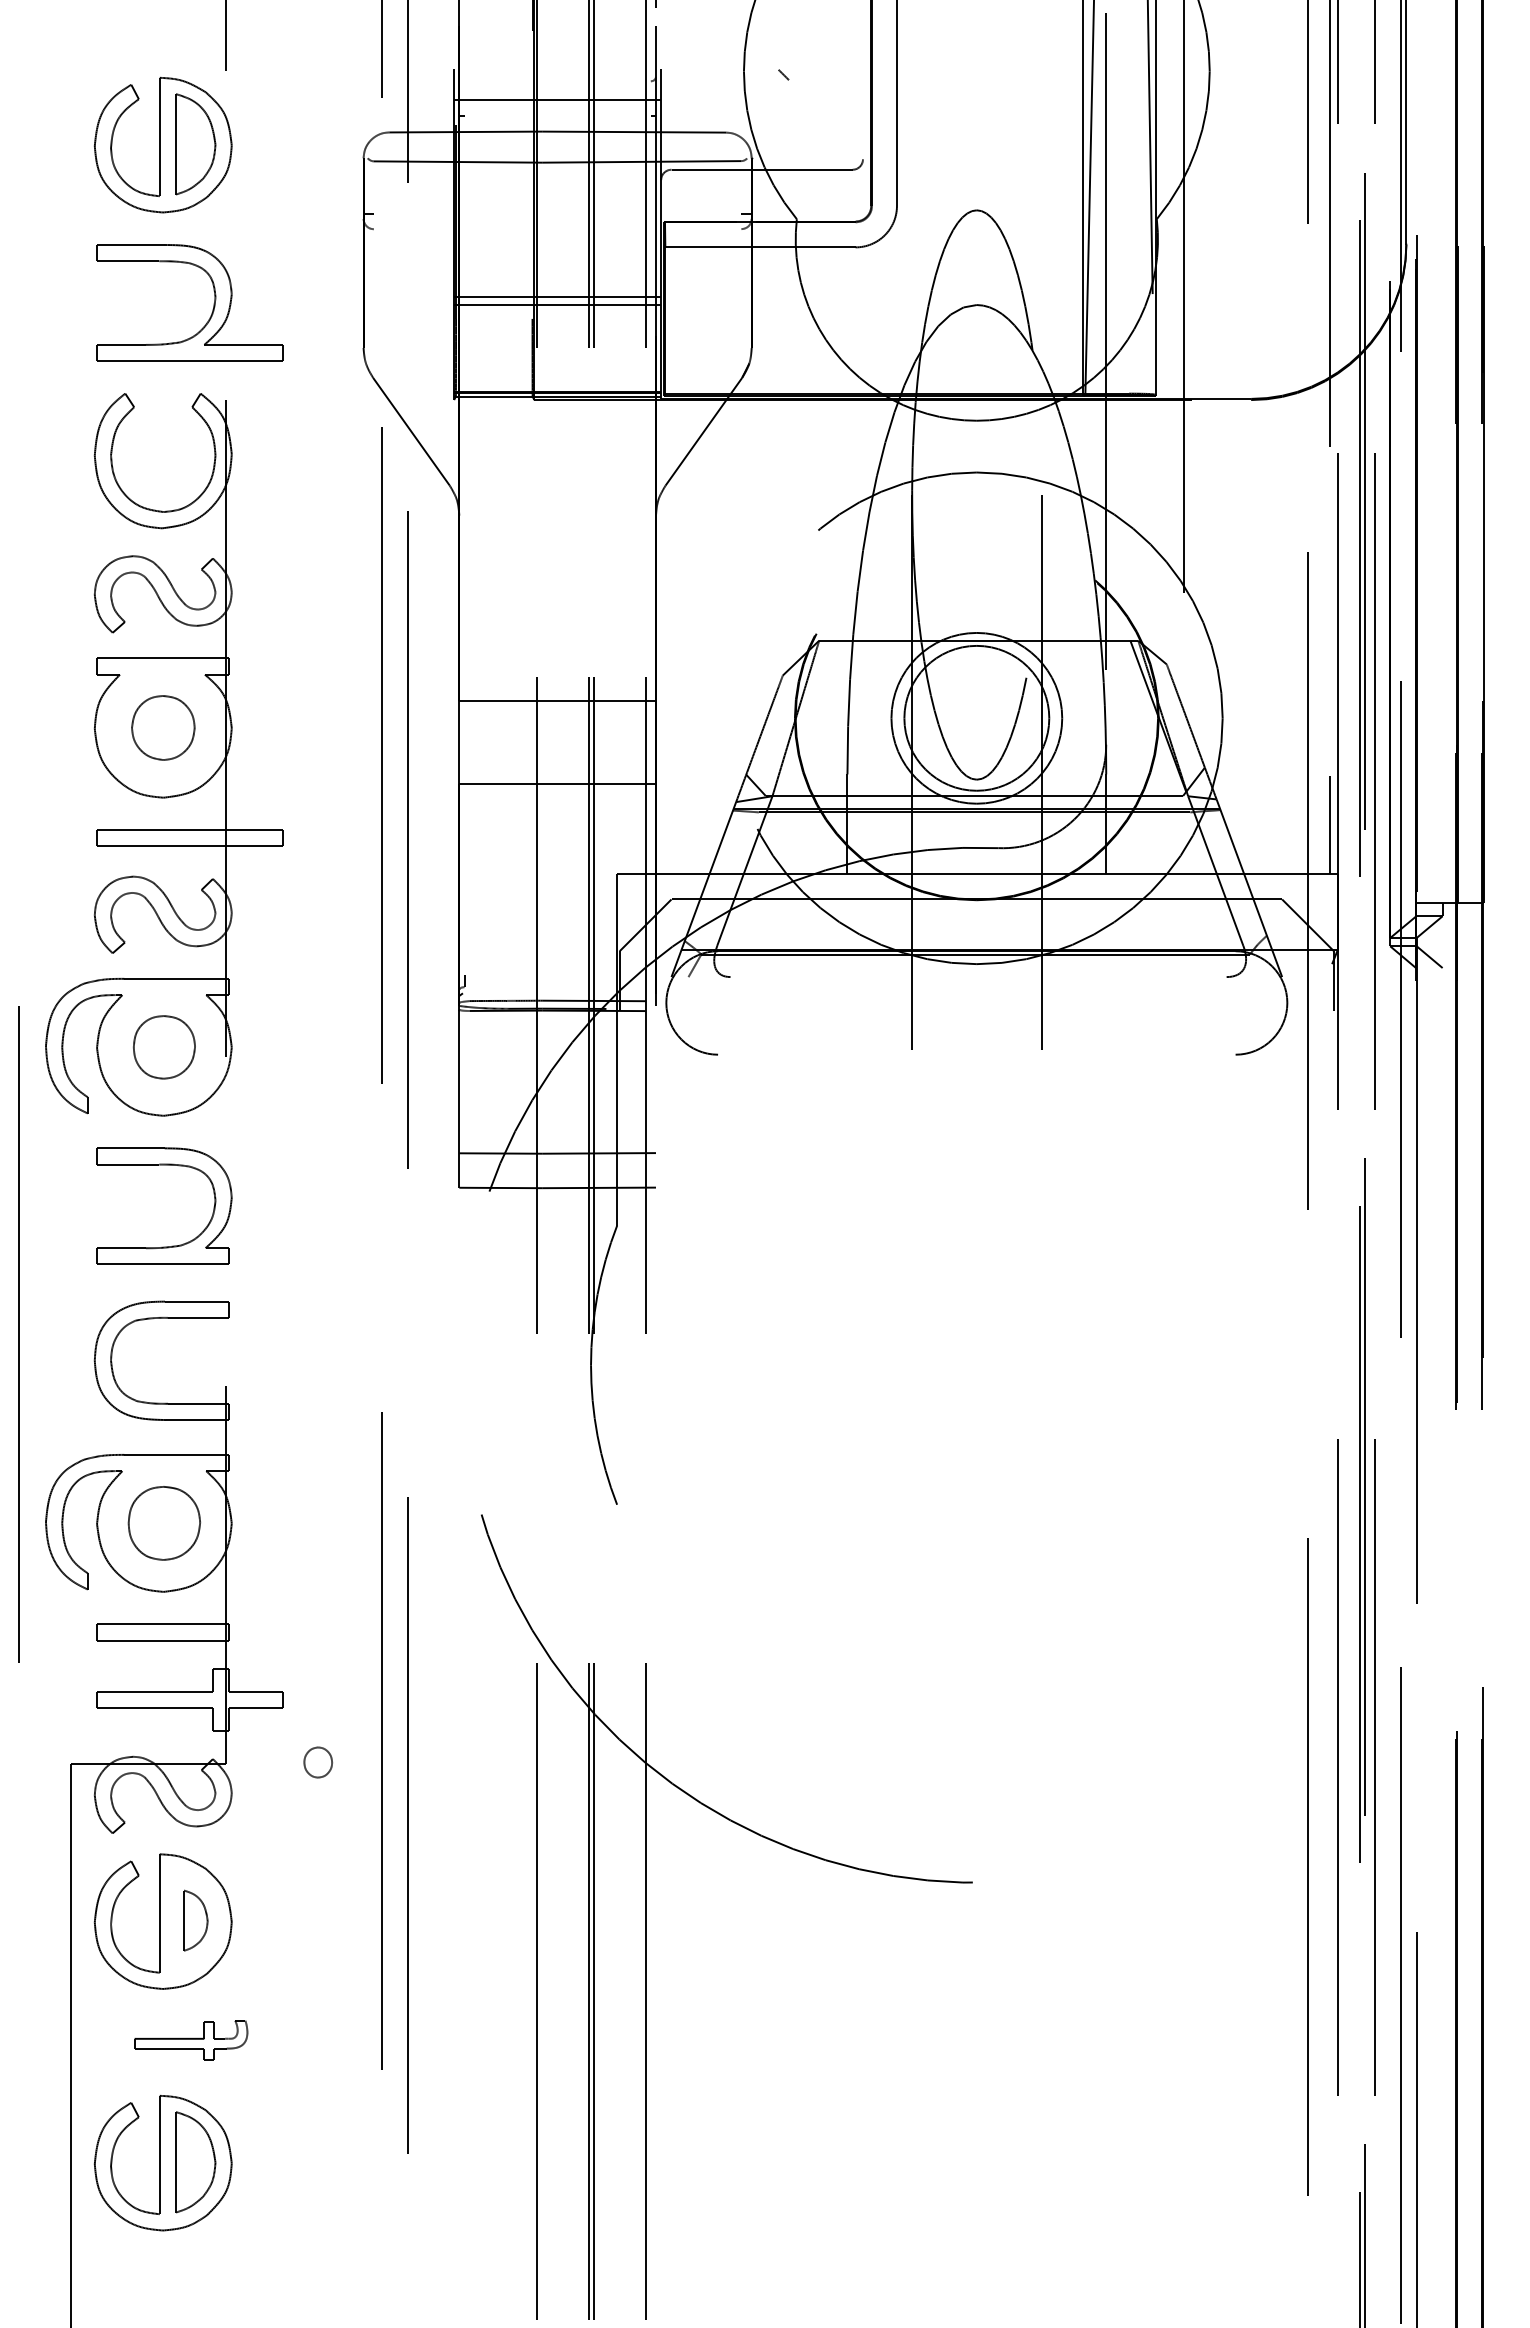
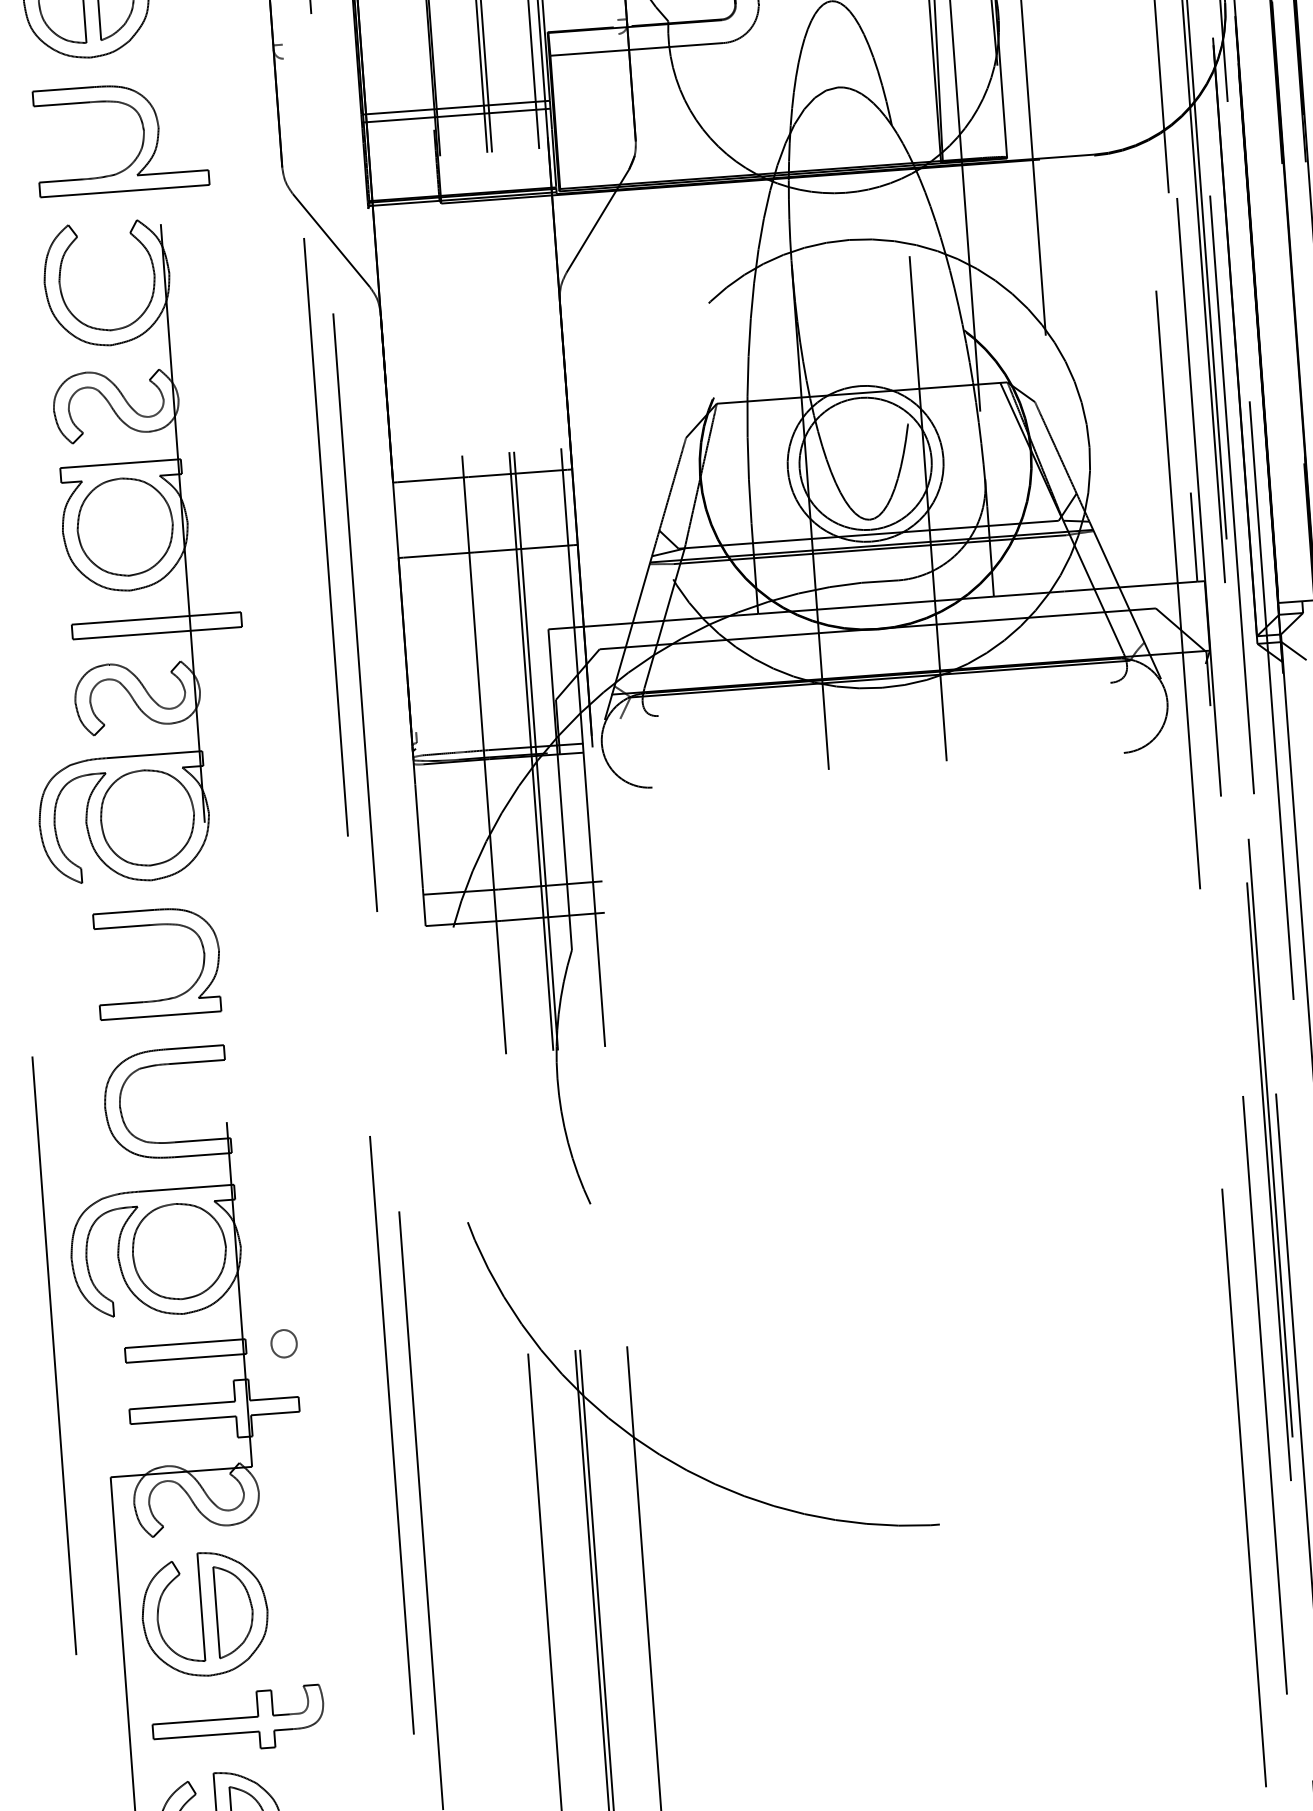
part: (163, 727) -> (125, 526), size x1.67
part: (164, 1047) -> (147, 818), size x1.67
line: (18, 1334) -> (53, 1356), moved
part: (164, 1523) -> (179, 1251), size x1.43
part: (317, 1762) -> (283, 1343), moved
part: (195, 1920) -> (234, 1611), size x1.67
part: (190, 2040) -> (237, 1720), size x1.67

